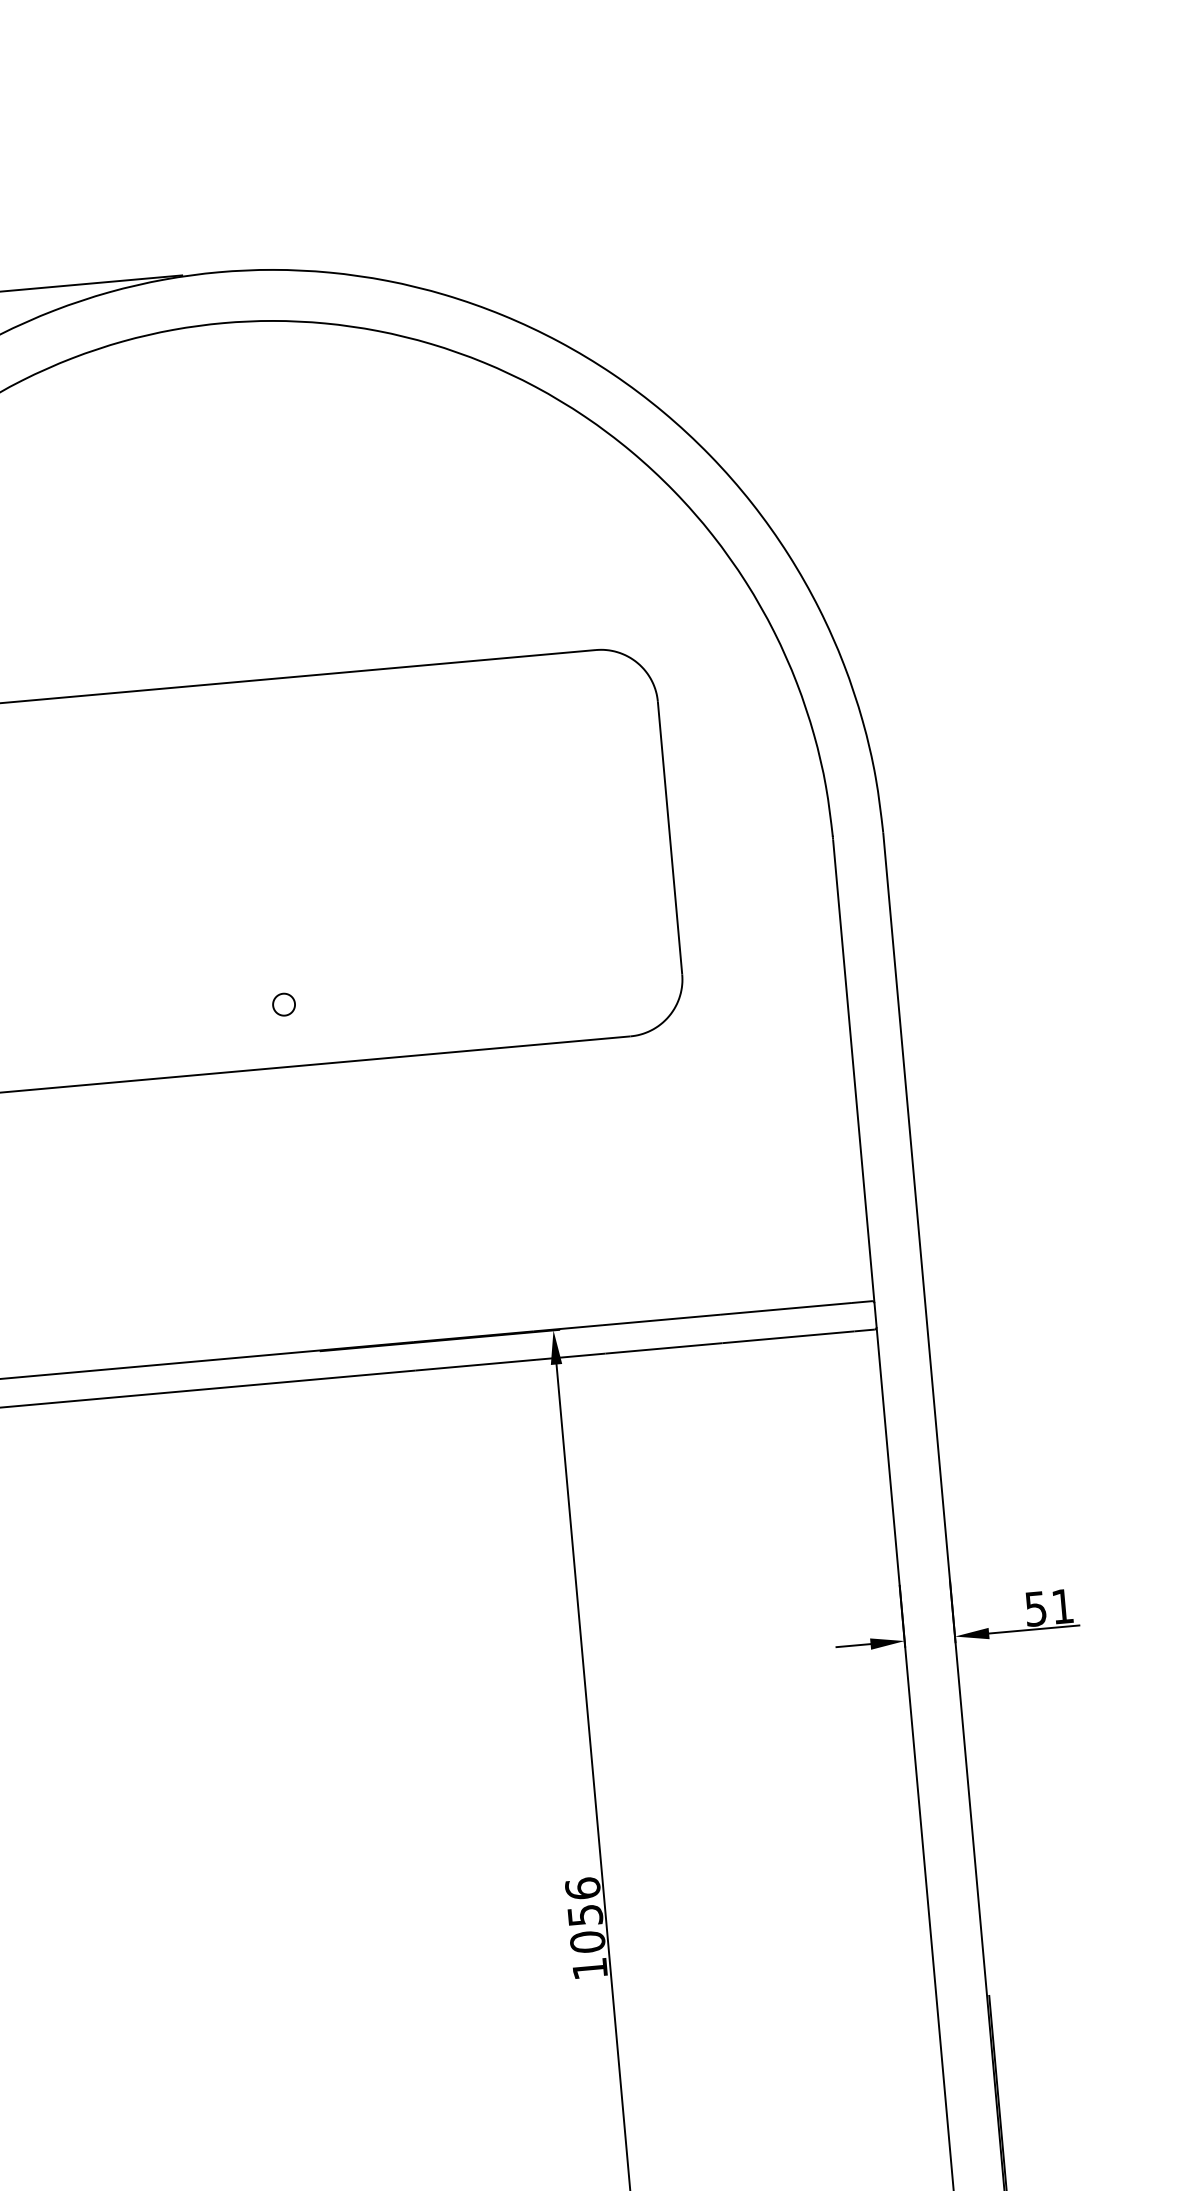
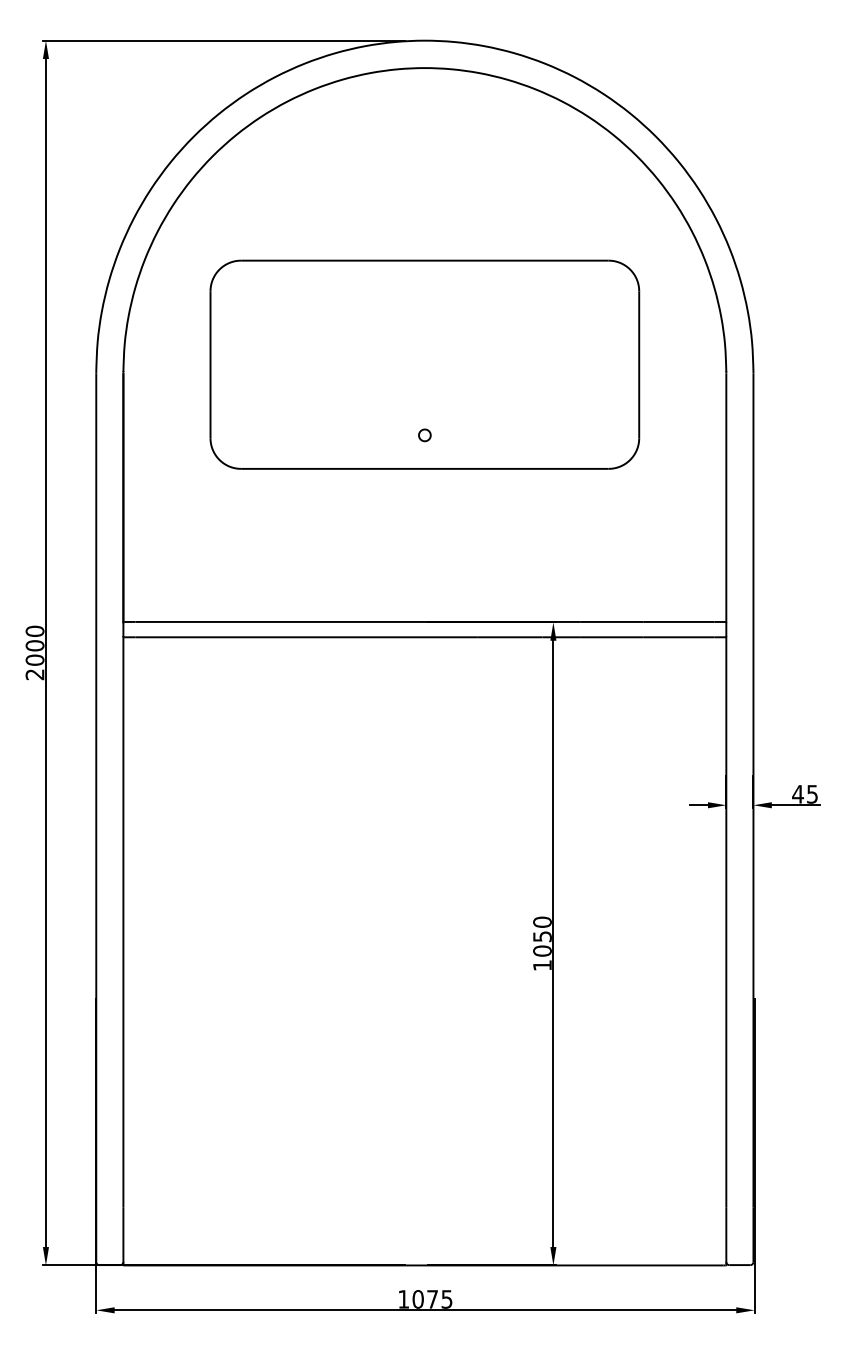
text: (1047, 1608) -> (804, 794), 51 -> 45
text: (582, 1887) -> (542, 921), 1056 -> 1050

